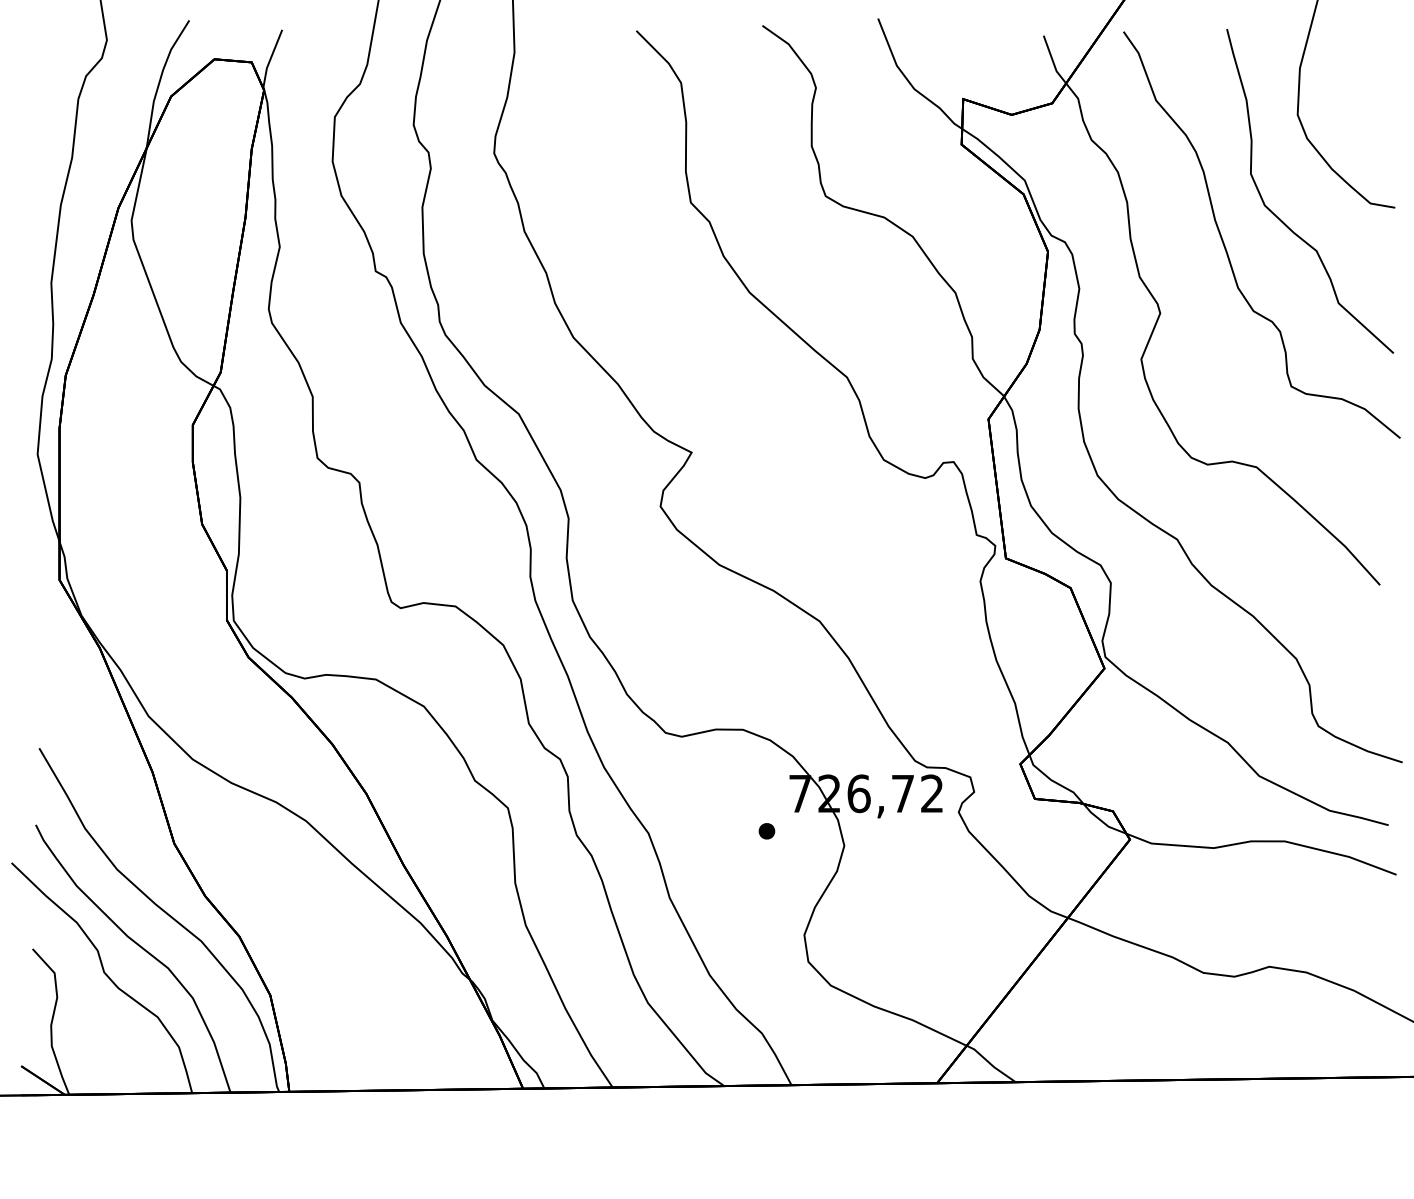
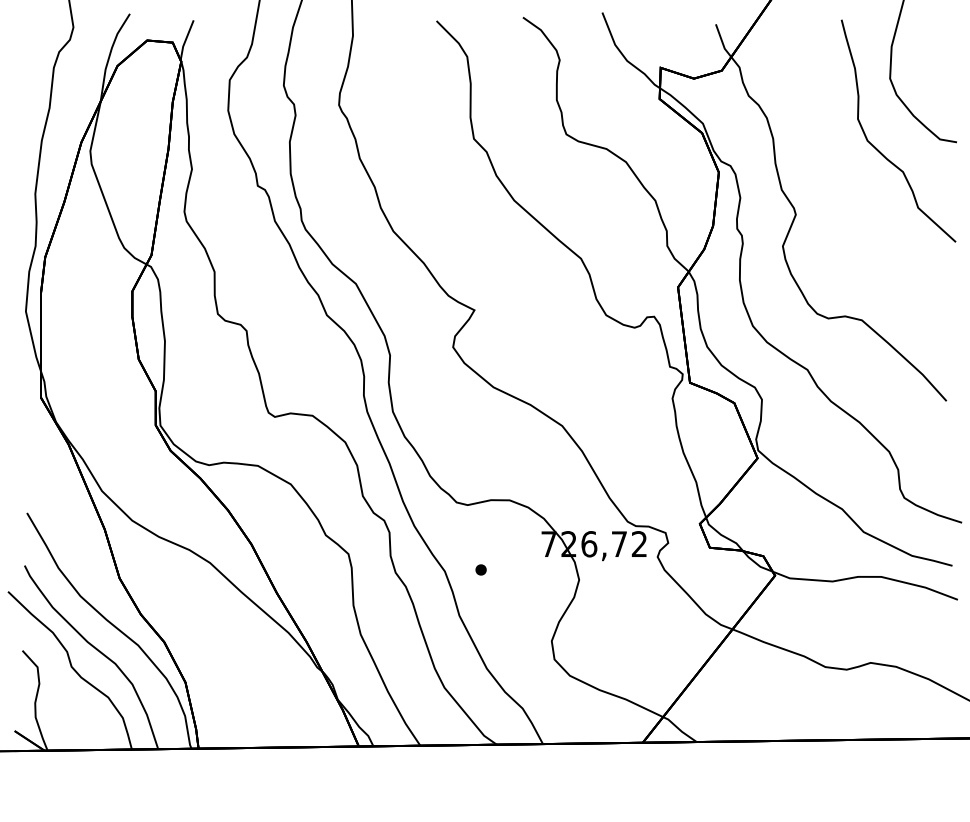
curve: (1226, 247) -> (841, 169), removed
part: (766, 830) -> (480, 569), moved

